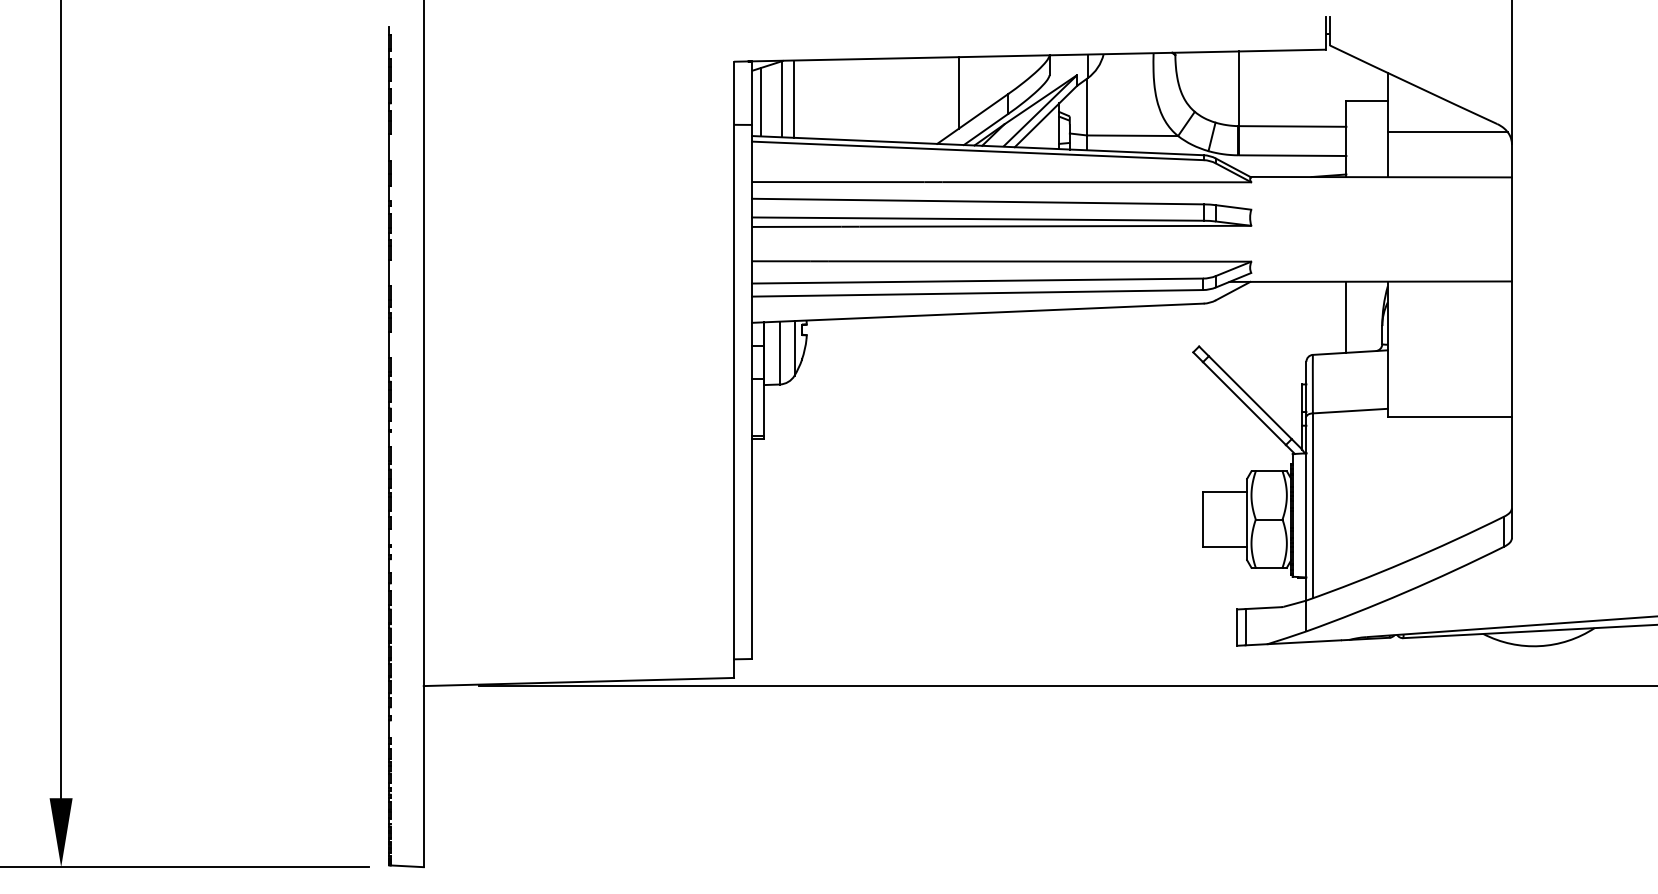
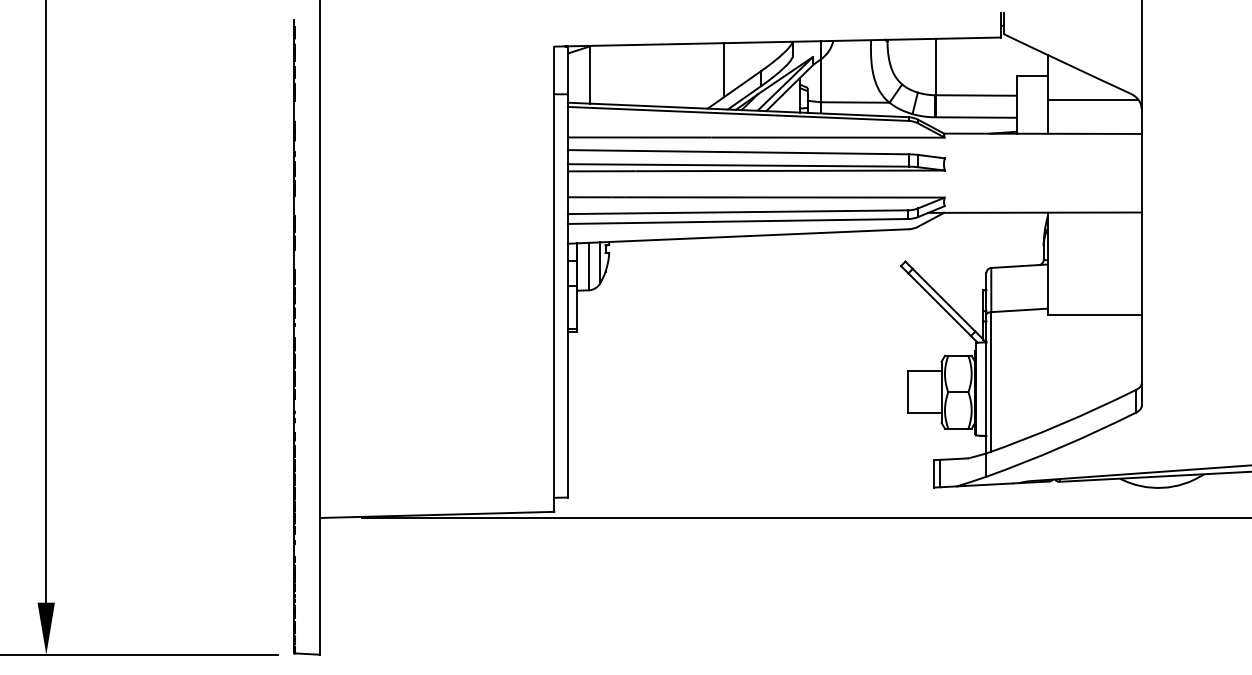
line: (793, 98) -> (599, 74), removed
line: (760, 102) -> (574, 77), removed
line: (1346, 317) -> (1016, 239), removed

